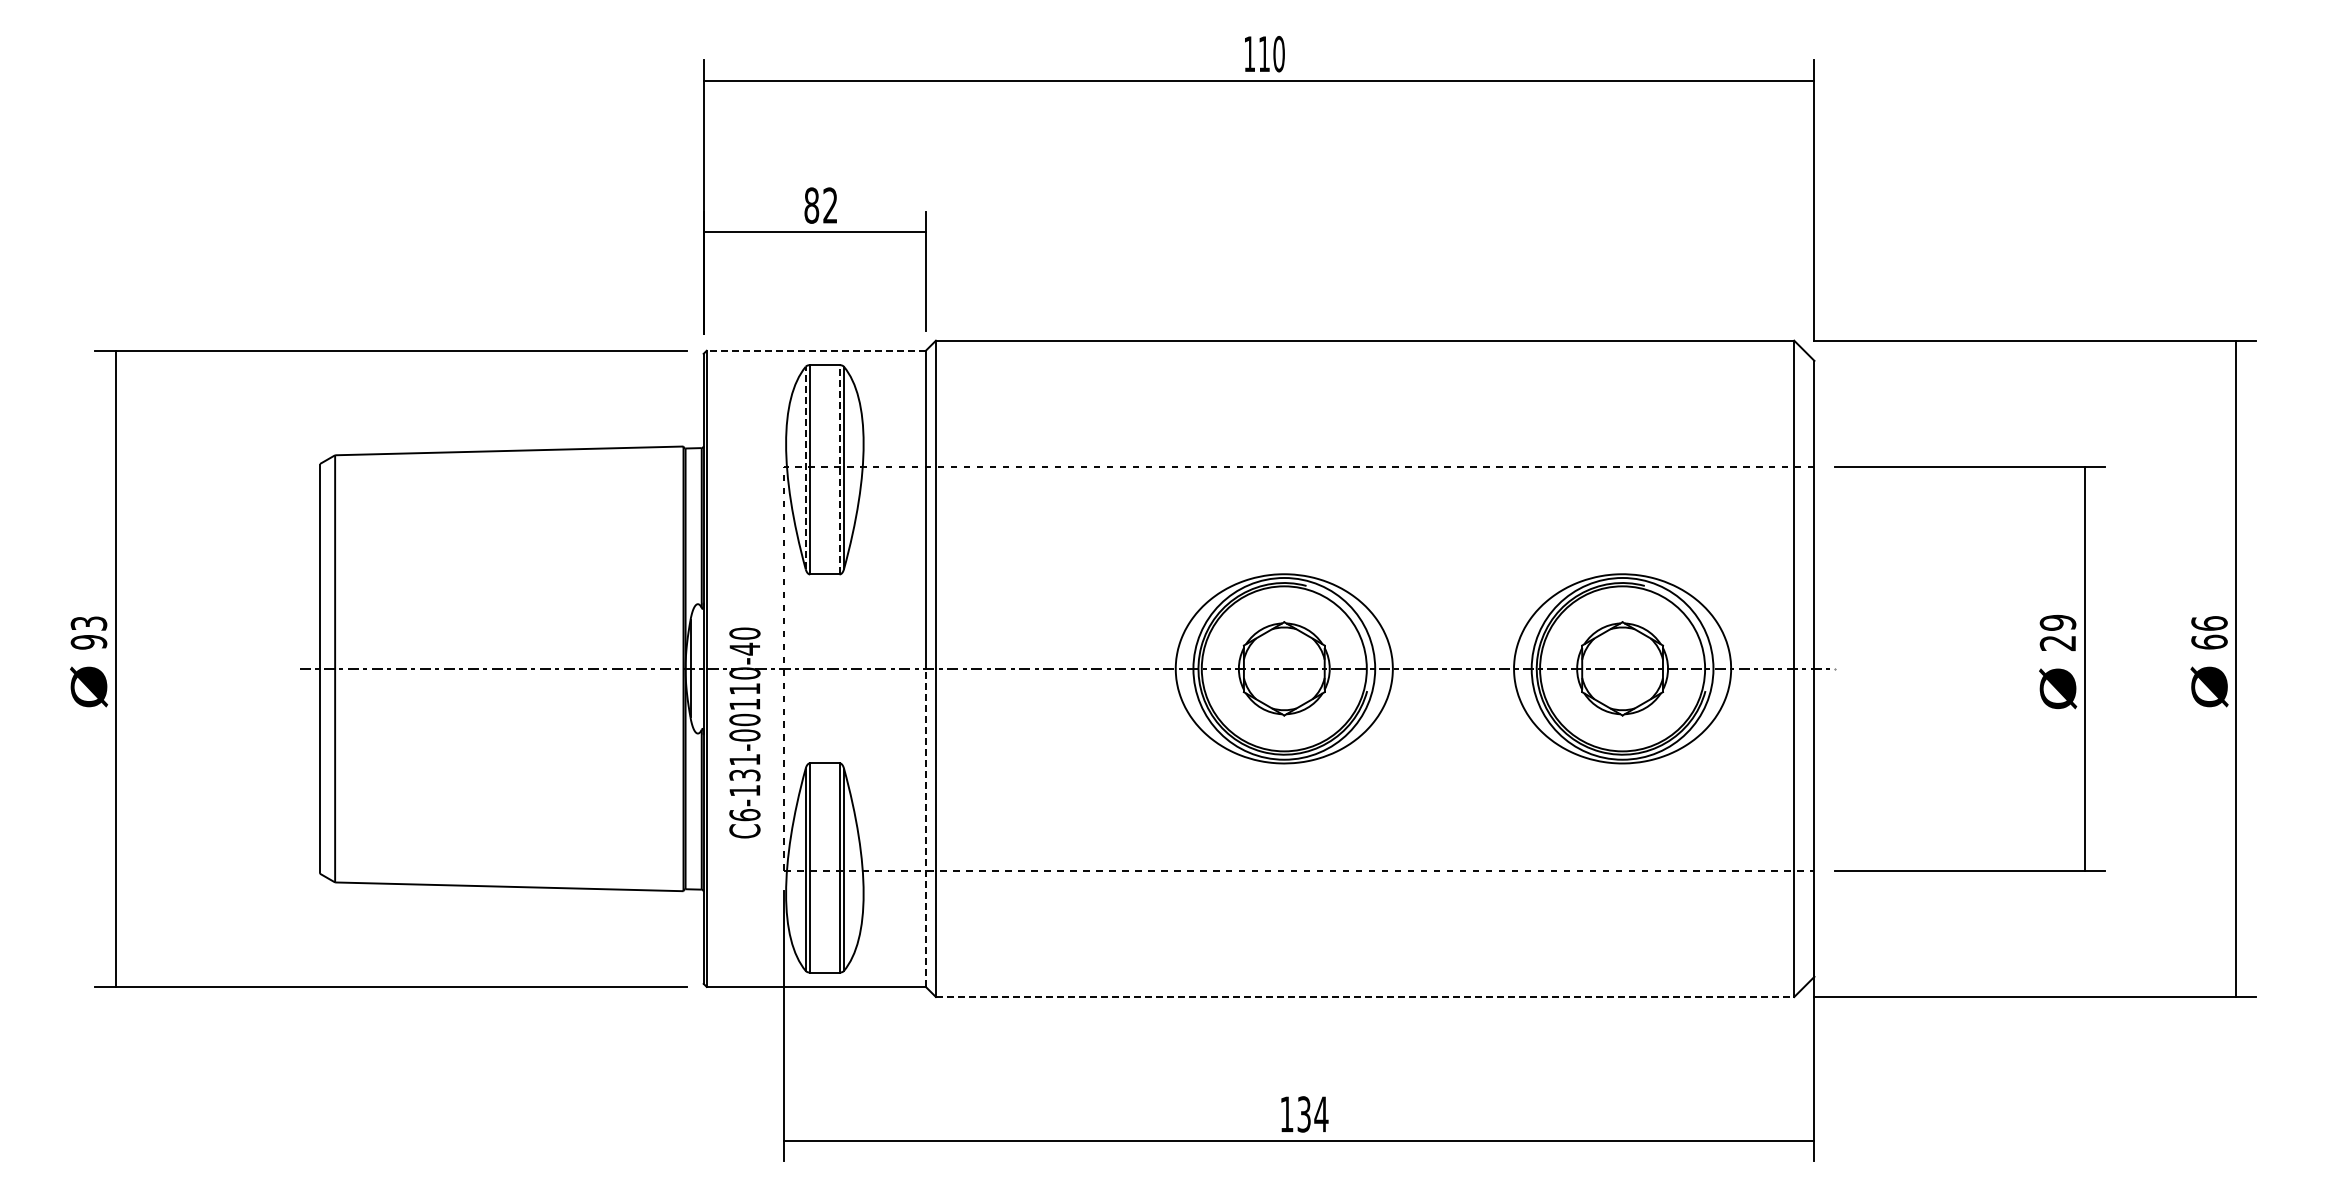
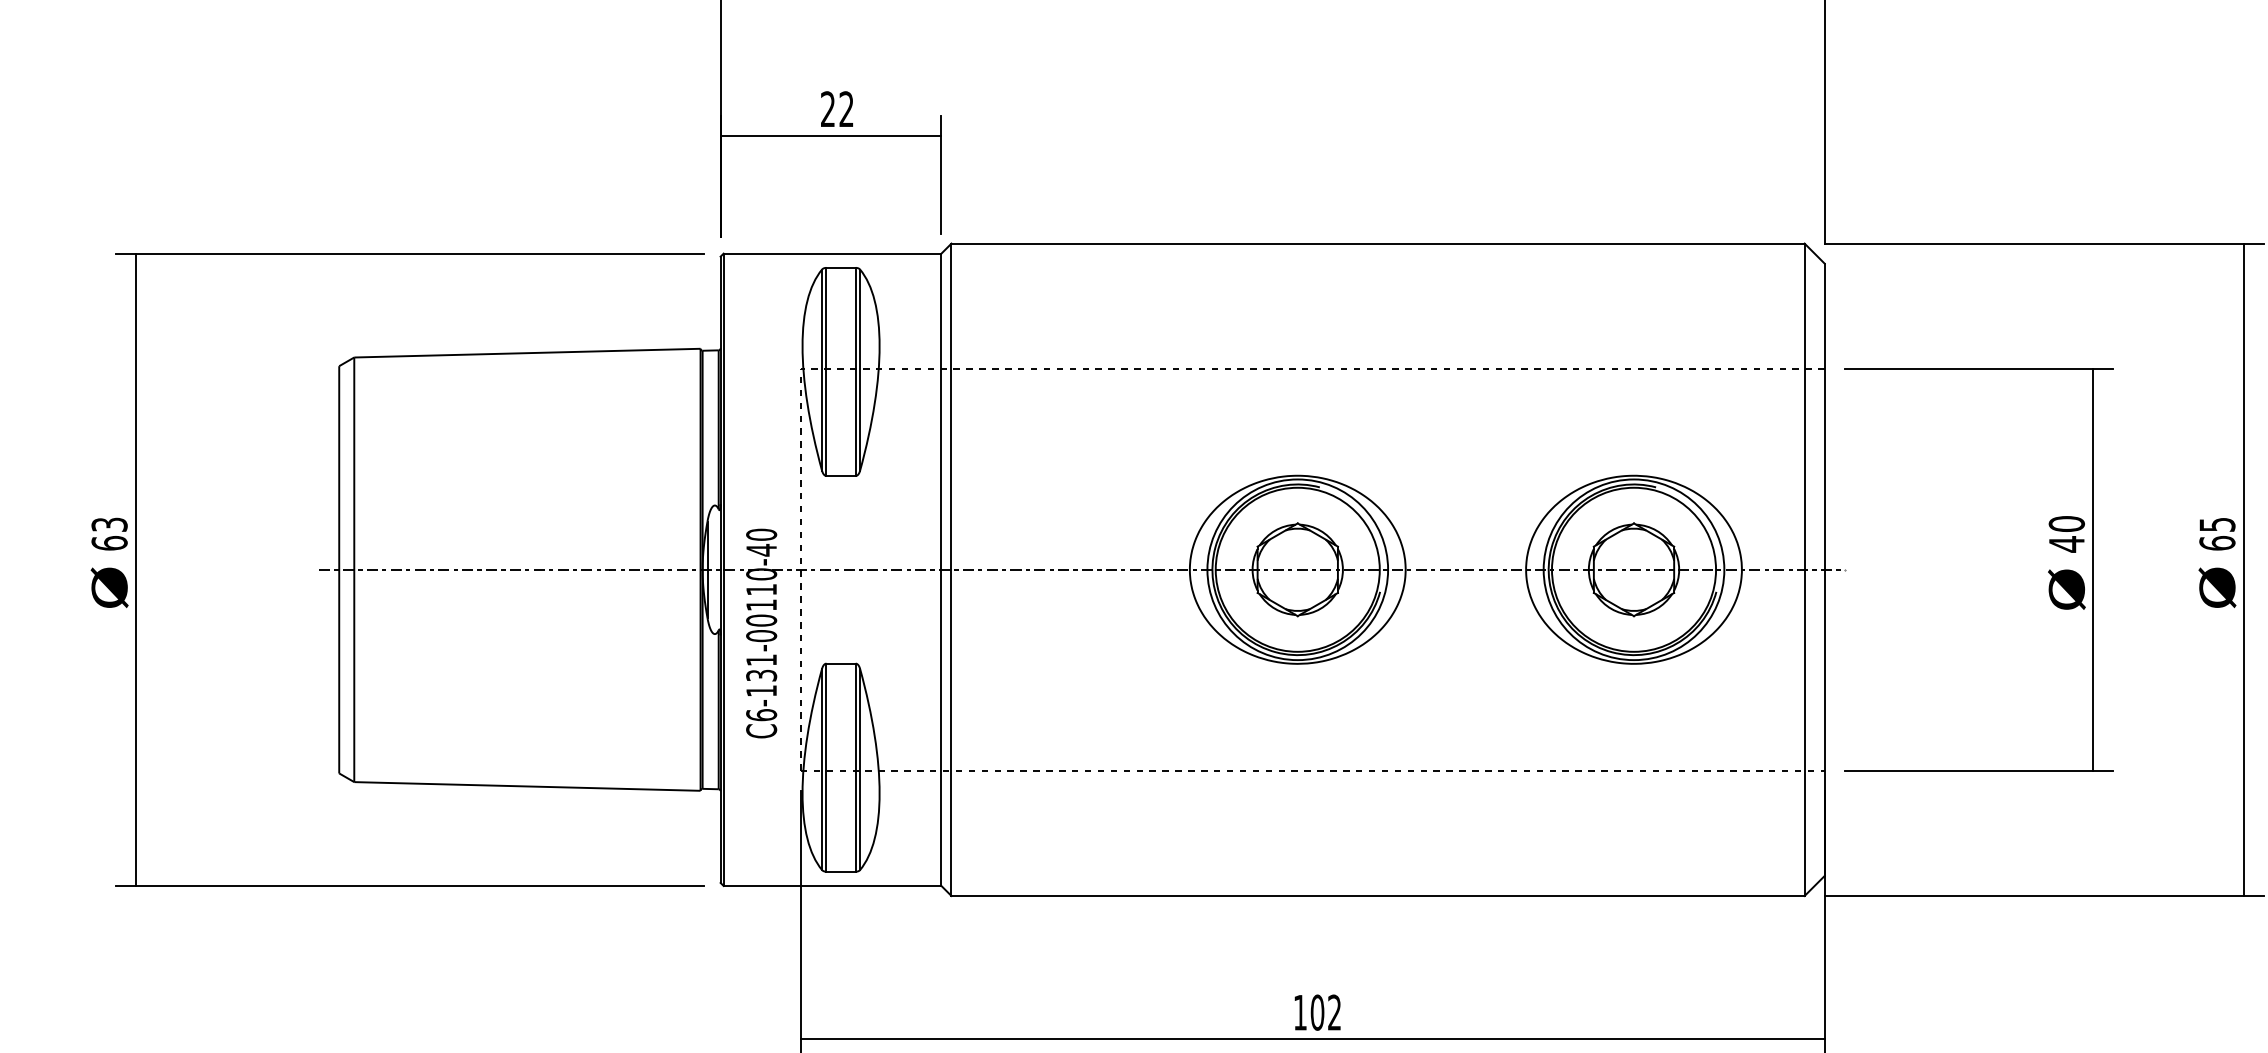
text: (811, 205) -> (827, 109), 82 -> 22
line: (816, 350) -> (832, 253), dashed -> solid
line: (805, 467) -> (821, 369), dashed -> solid
line: (839, 469) -> (855, 371), dashed -> solid
text: (2209, 623) -> (2217, 524), 66 -> 65
text: (2057, 632) -> (2066, 533), 29 -> 40
text: (88, 641) -> (109, 542), 93 -> 63
line: (925, 827) -> (941, 727), dashed -> solid
line: (1365, 997) -> (1378, 896), dashed -> solid
text: (1312, 1114) -> (1325, 1012), 134 -> 102

